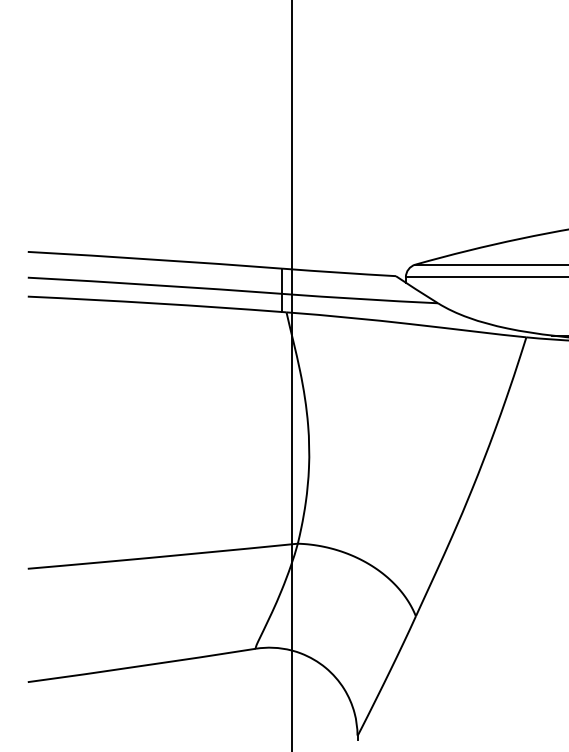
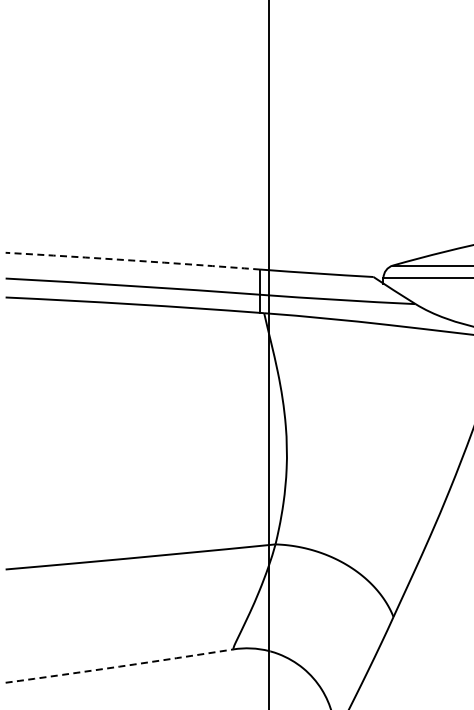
arc: (155, 259) -> (133, 260), solid -> dashed
arc: (142, 666) -> (120, 667), solid -> dashed

